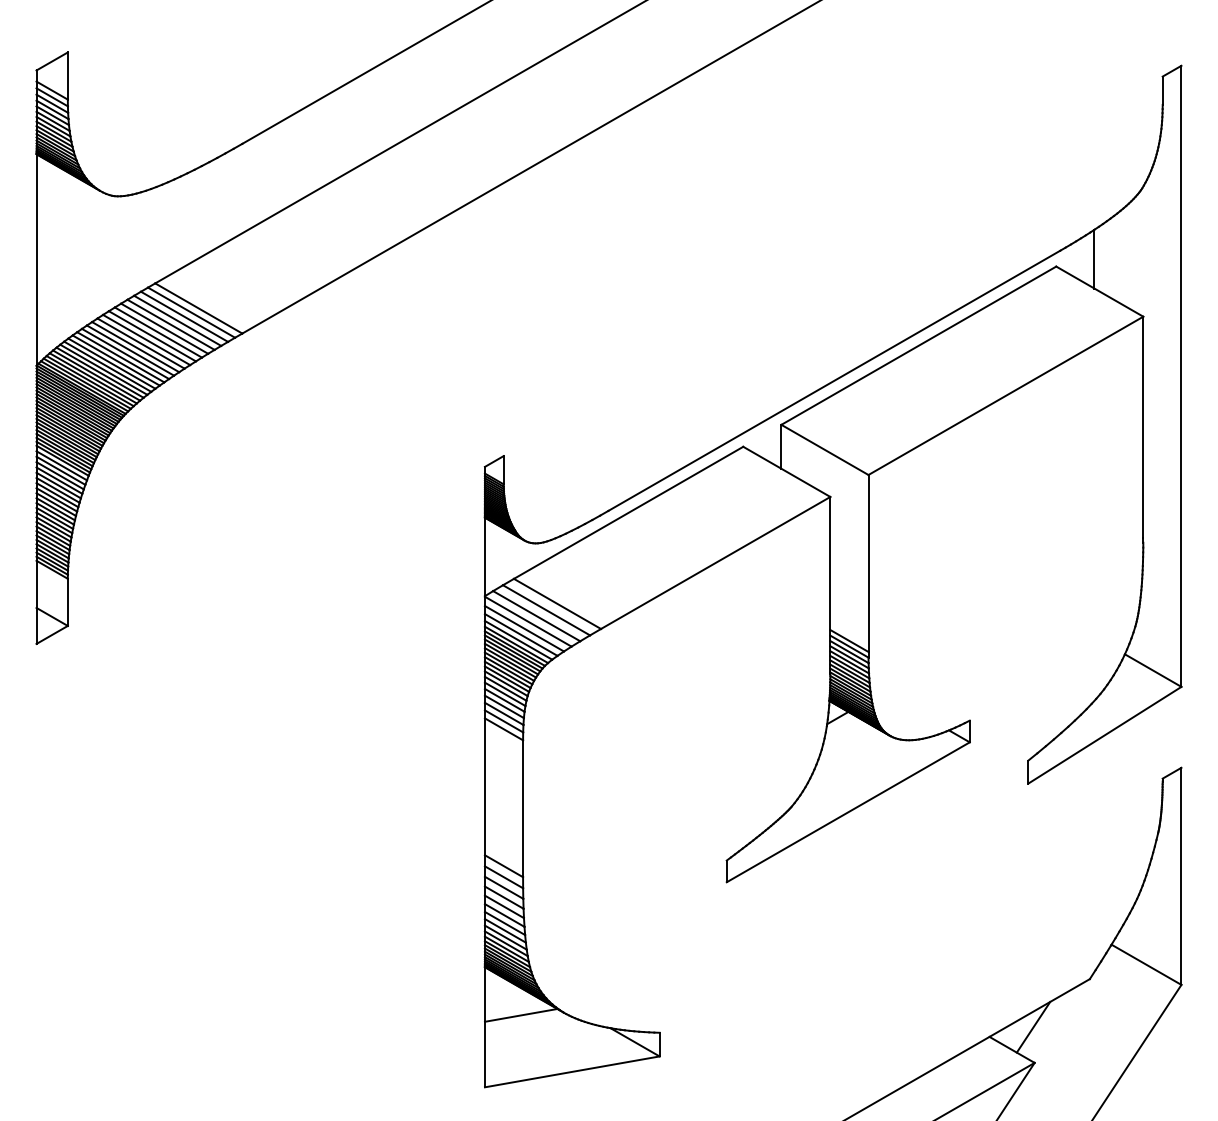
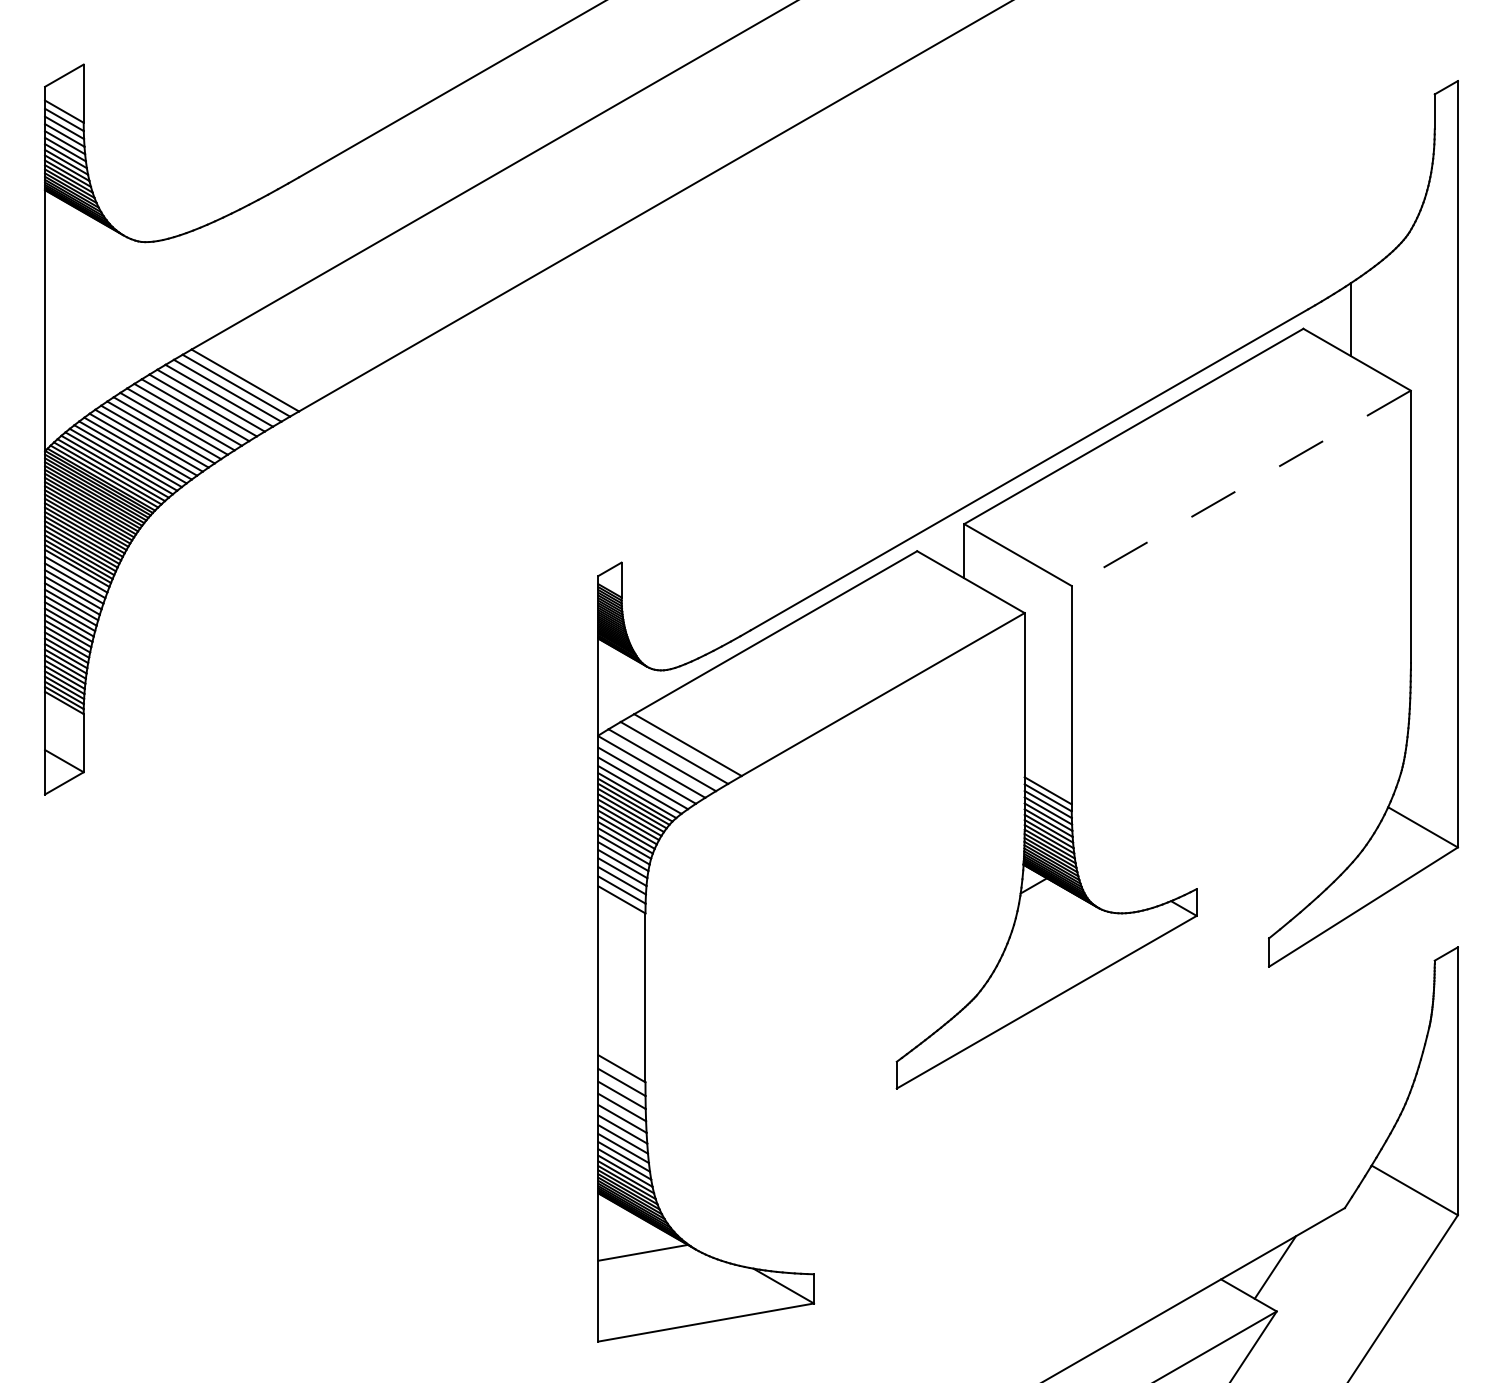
line: (1005, 395) -> (1240, 487), solid -> dashed

